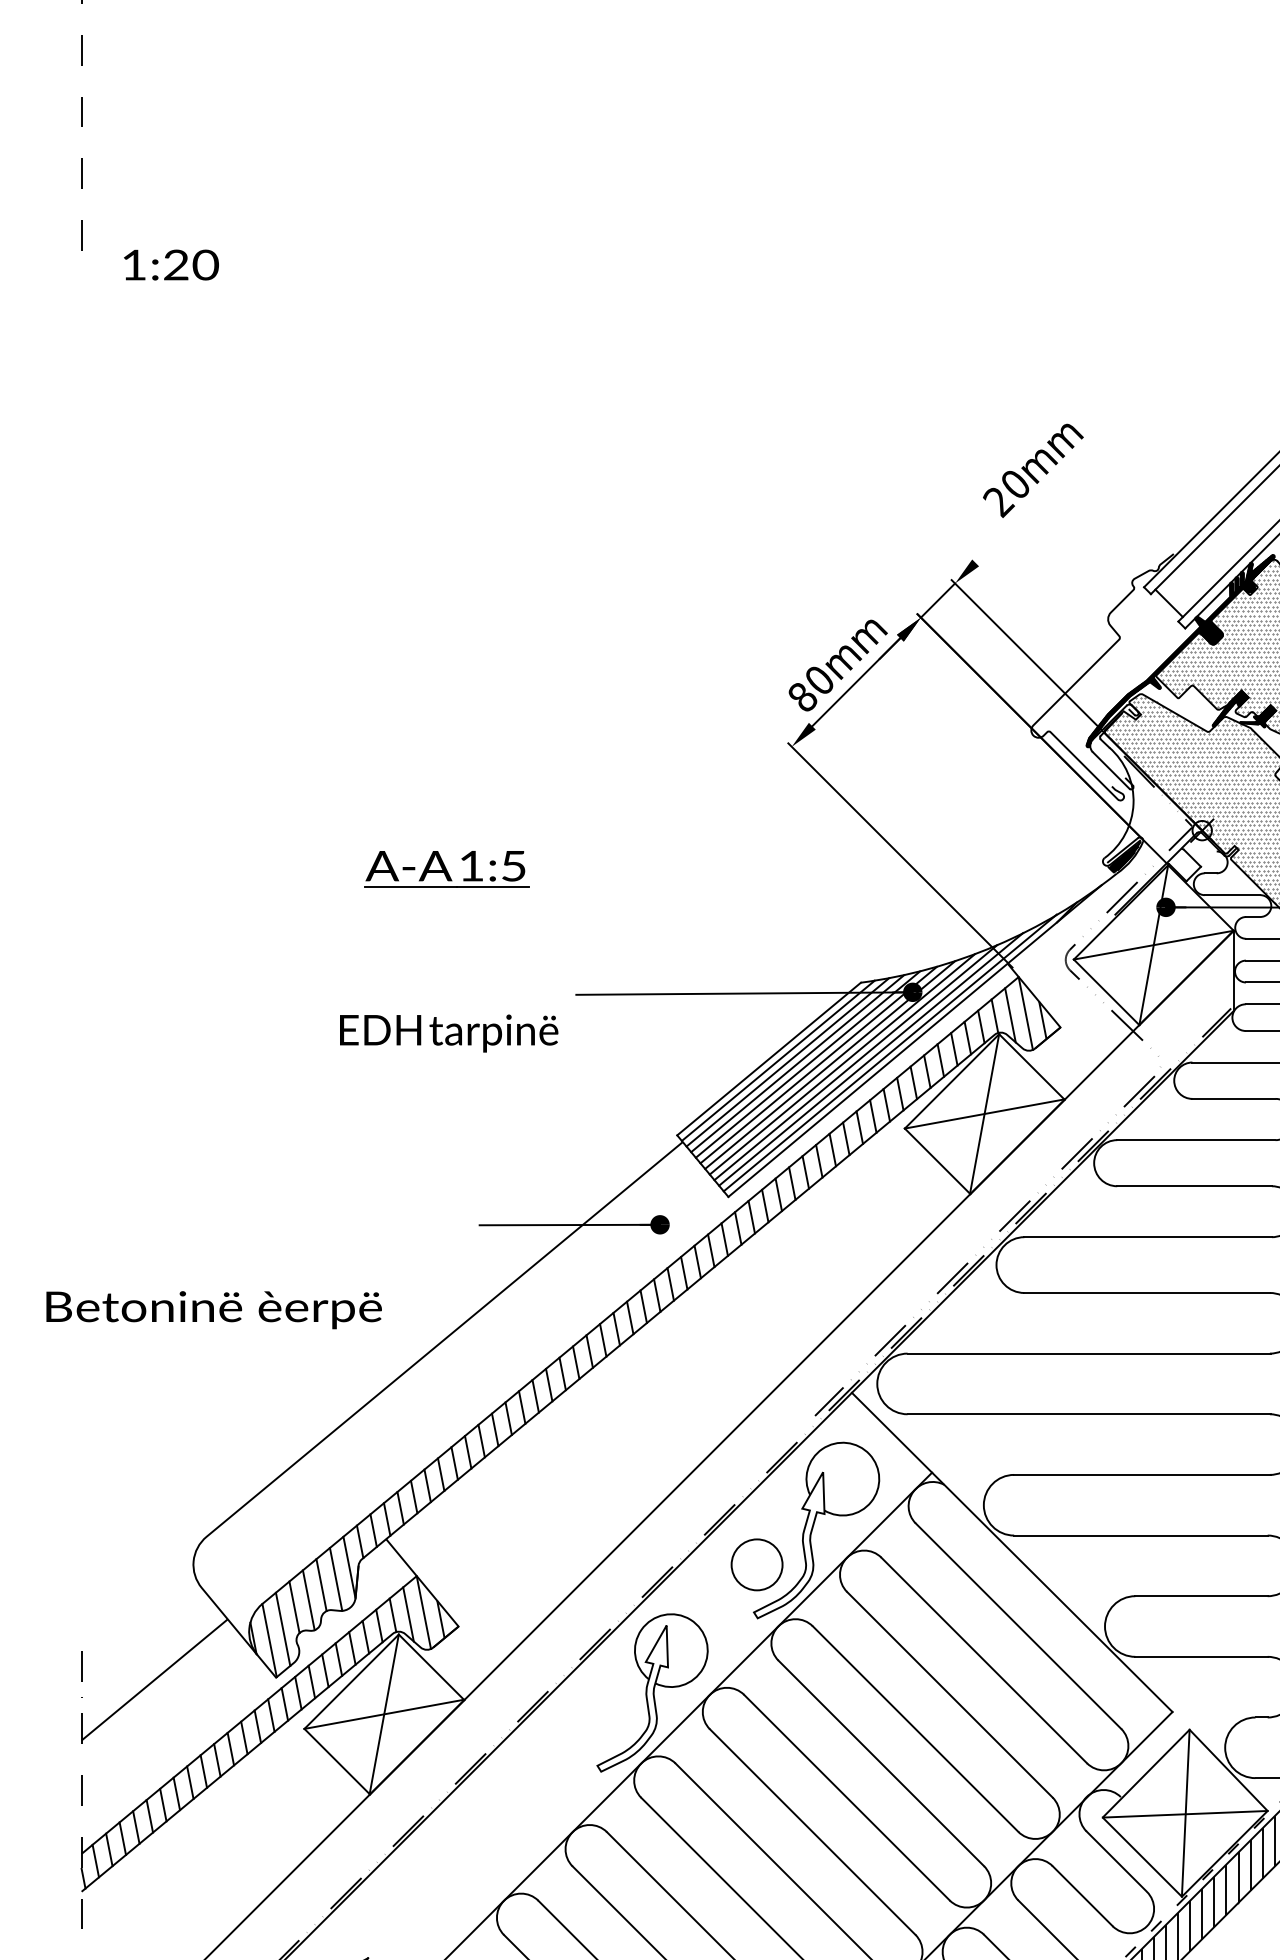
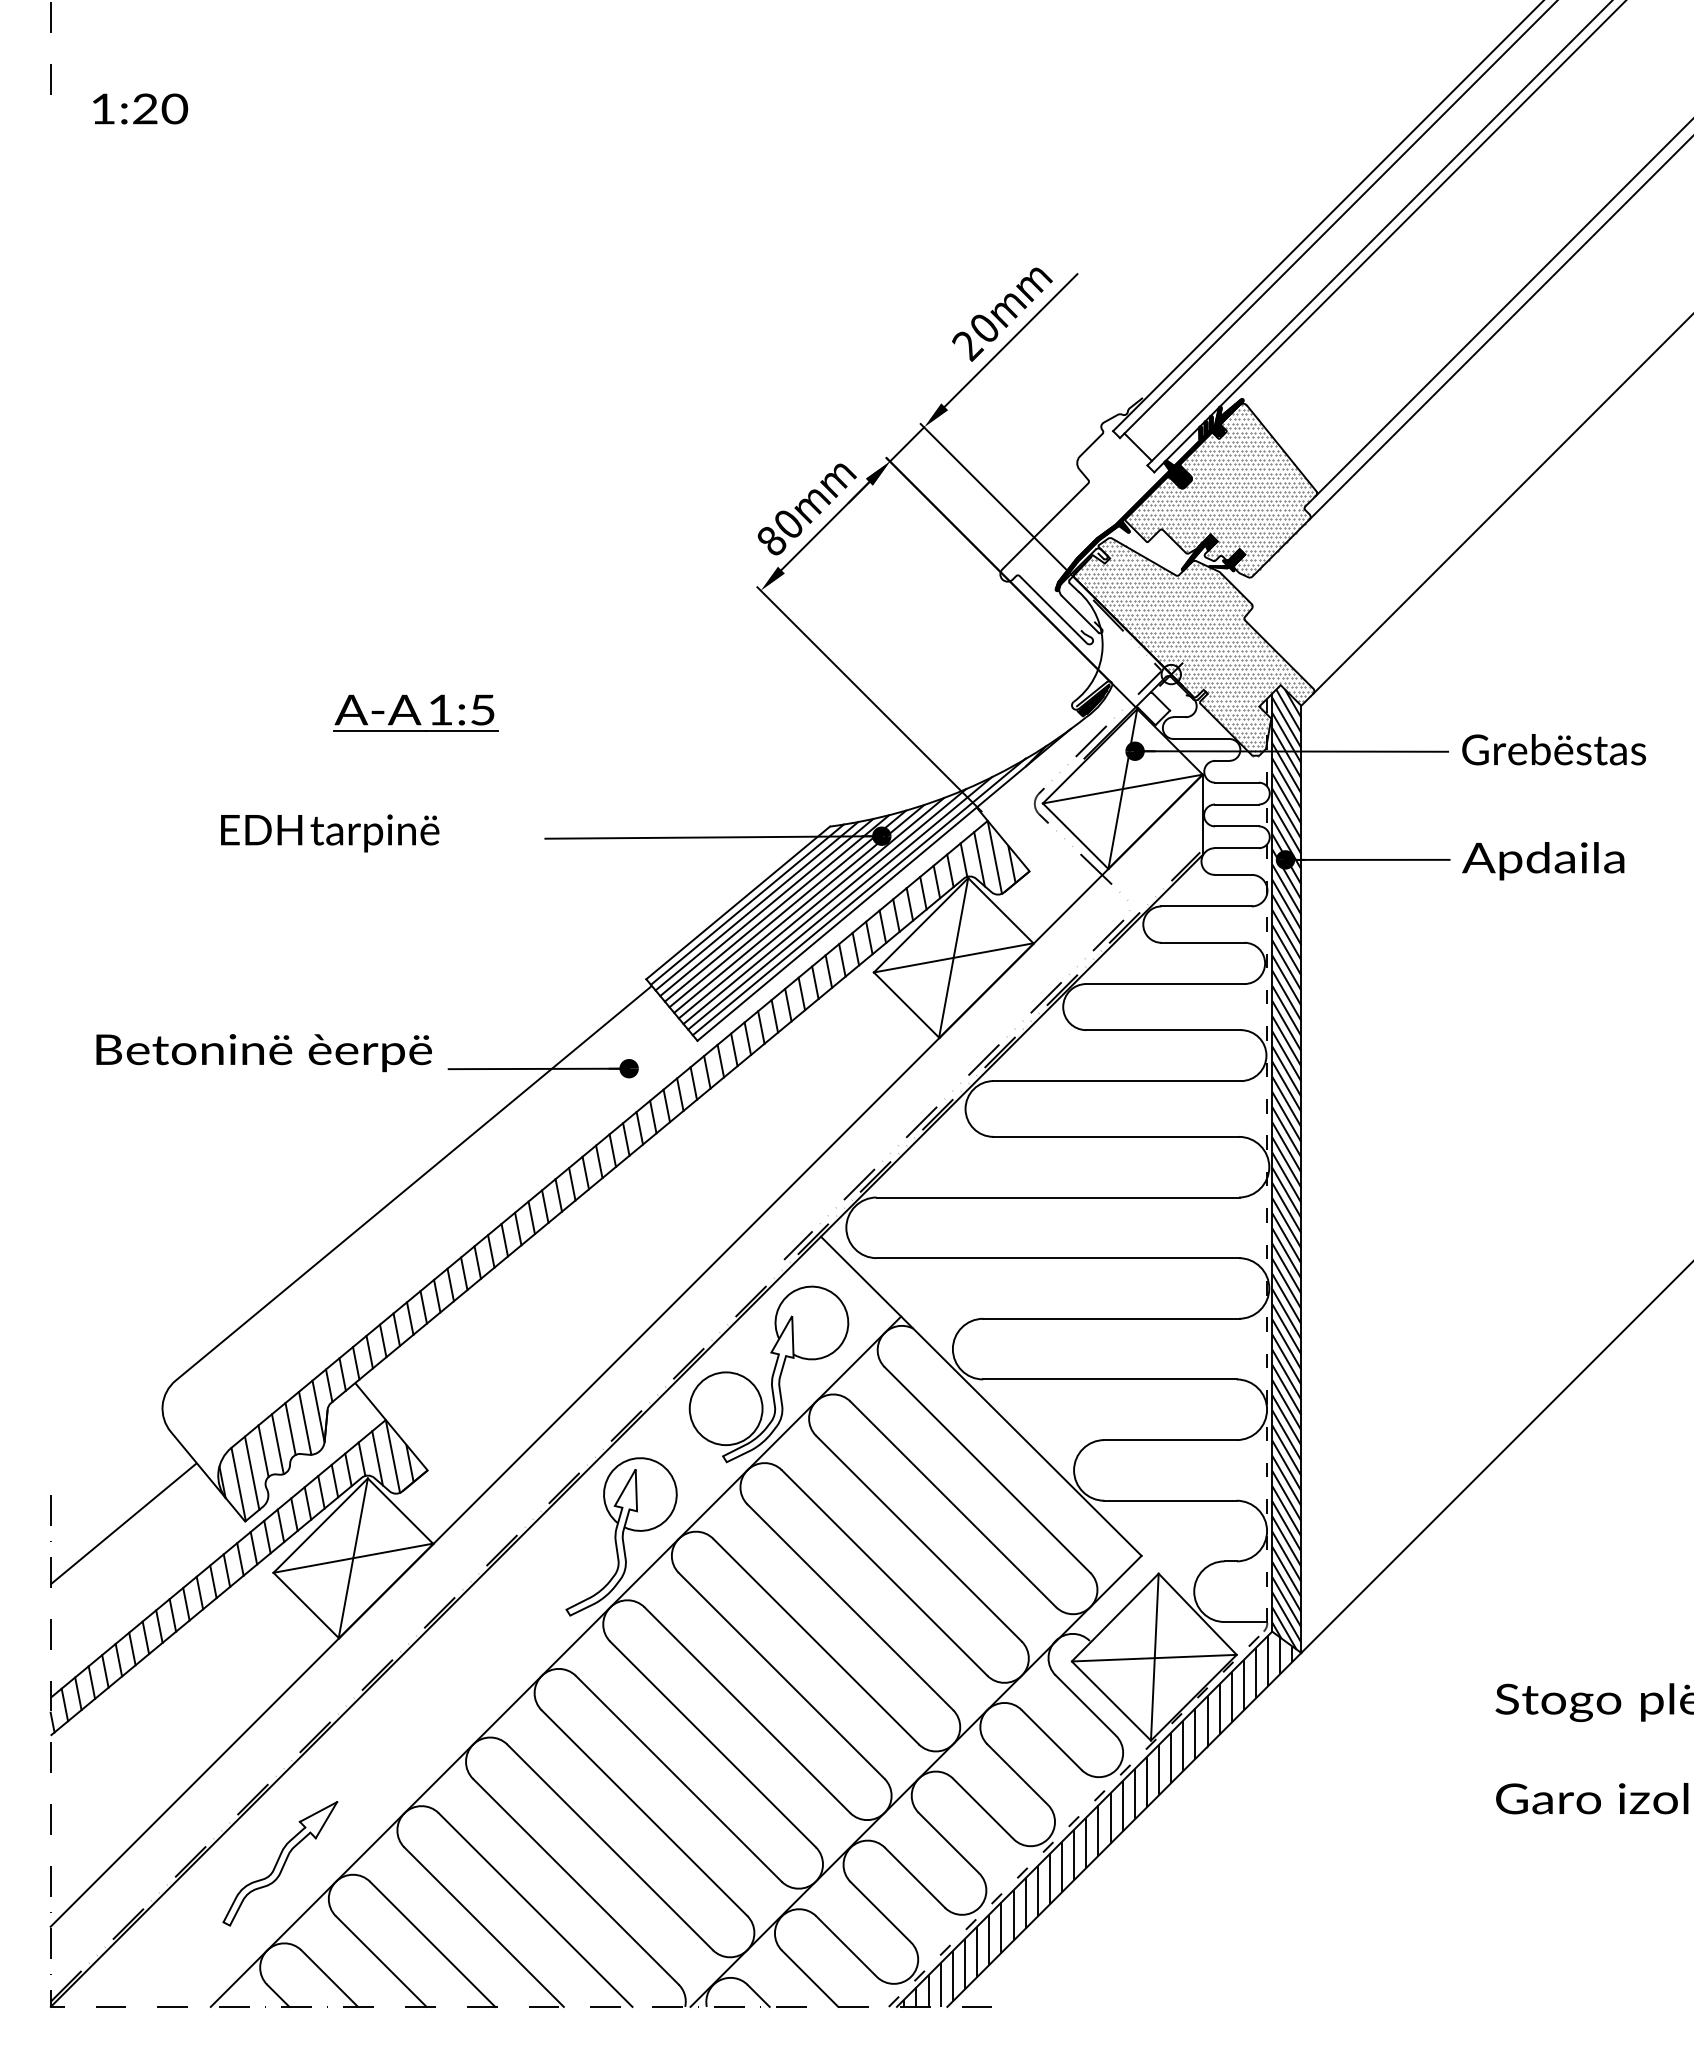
line: (1041, 496) -> (1010, 340), added
text: (449, 1033) -> (330, 833), moved
text: (213, 1310) -> (263, 1053), moved
circle: (756, 1564) -> (725, 1408), size x1.43

